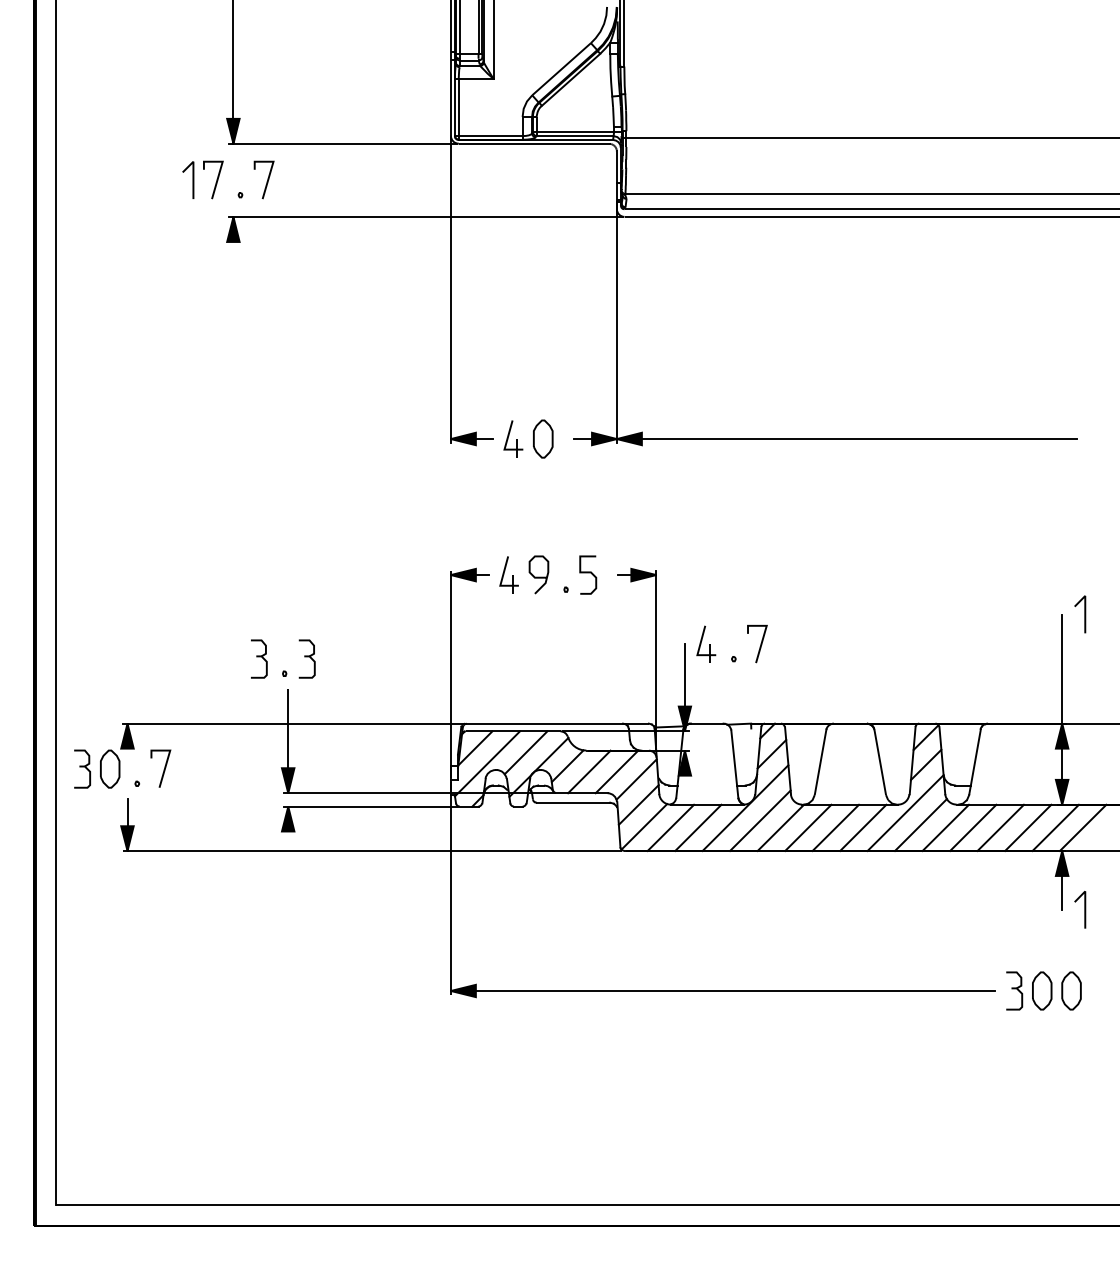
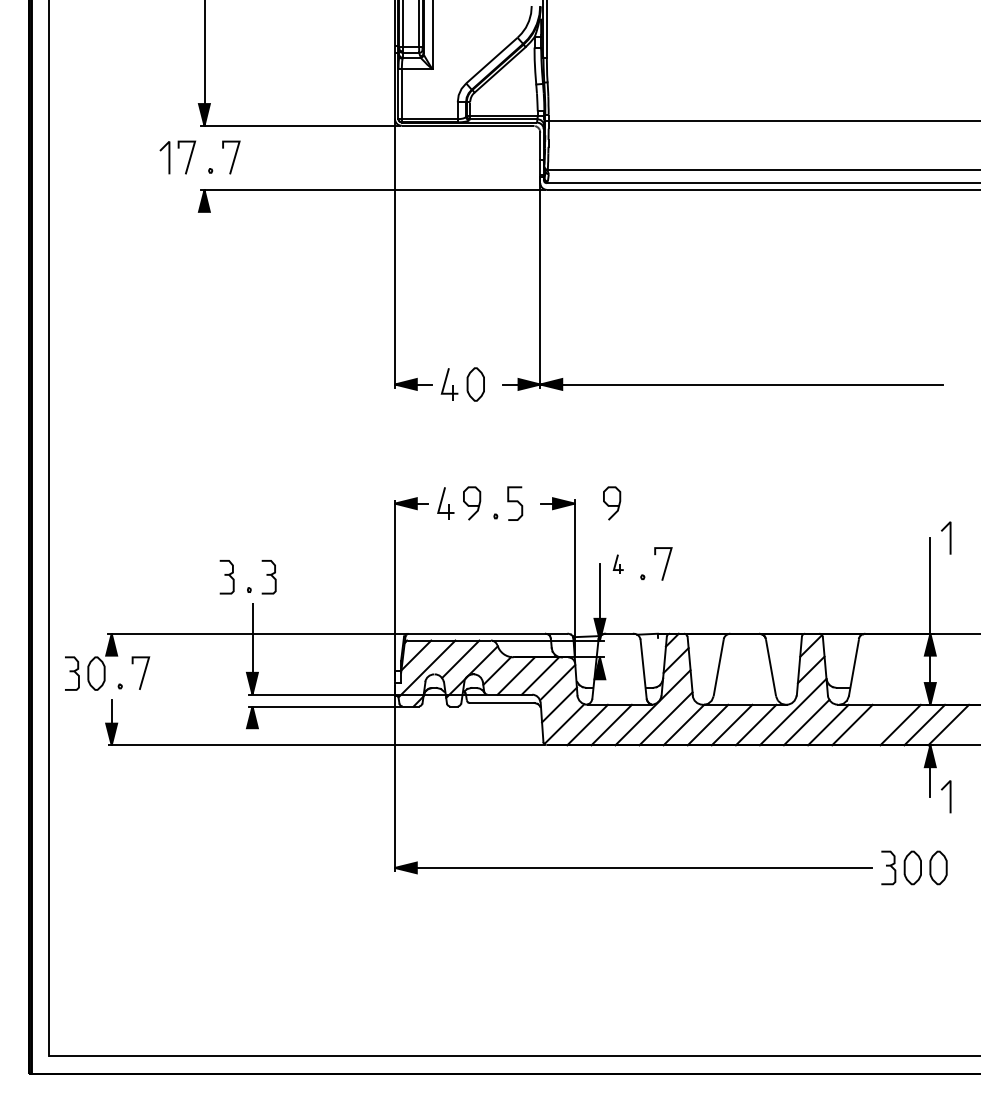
curve: (699, 577) -> (612, 505), added
part: (706, 644) -> (618, 564), size x0.6
line: (1000, 827) -> (876, 724), removed

